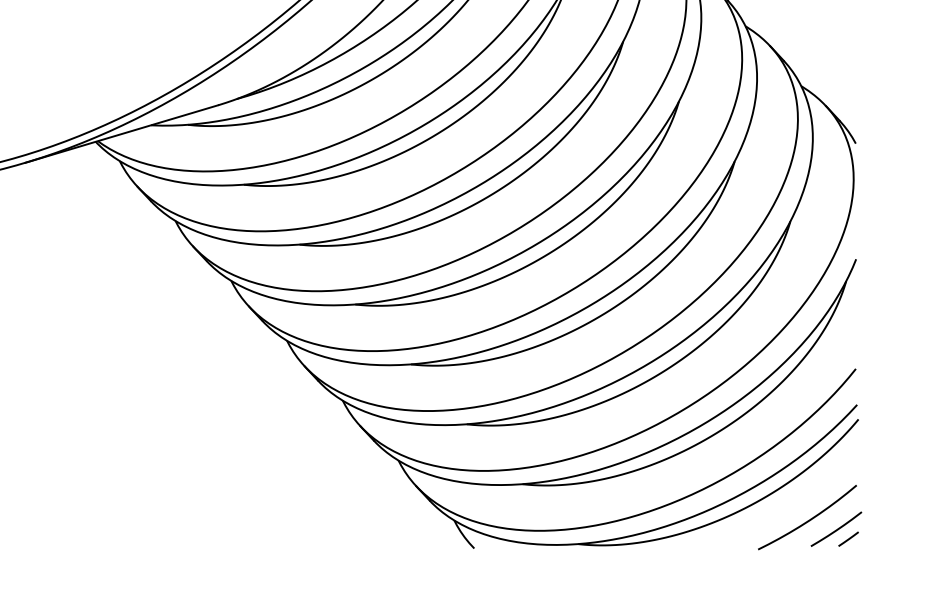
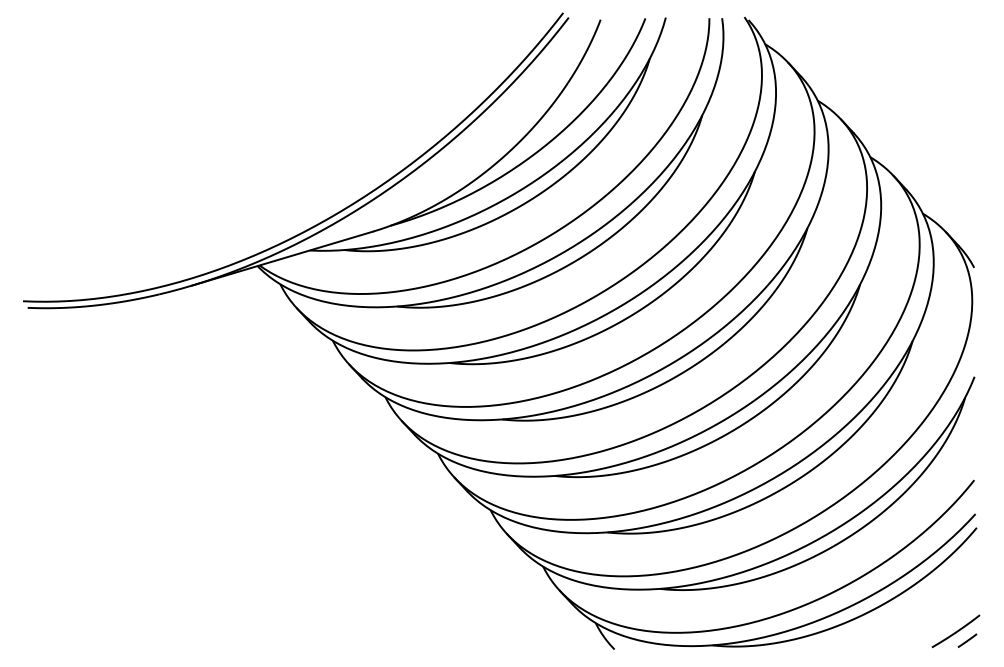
curve: (808, 519) -> (929, 622), removed

